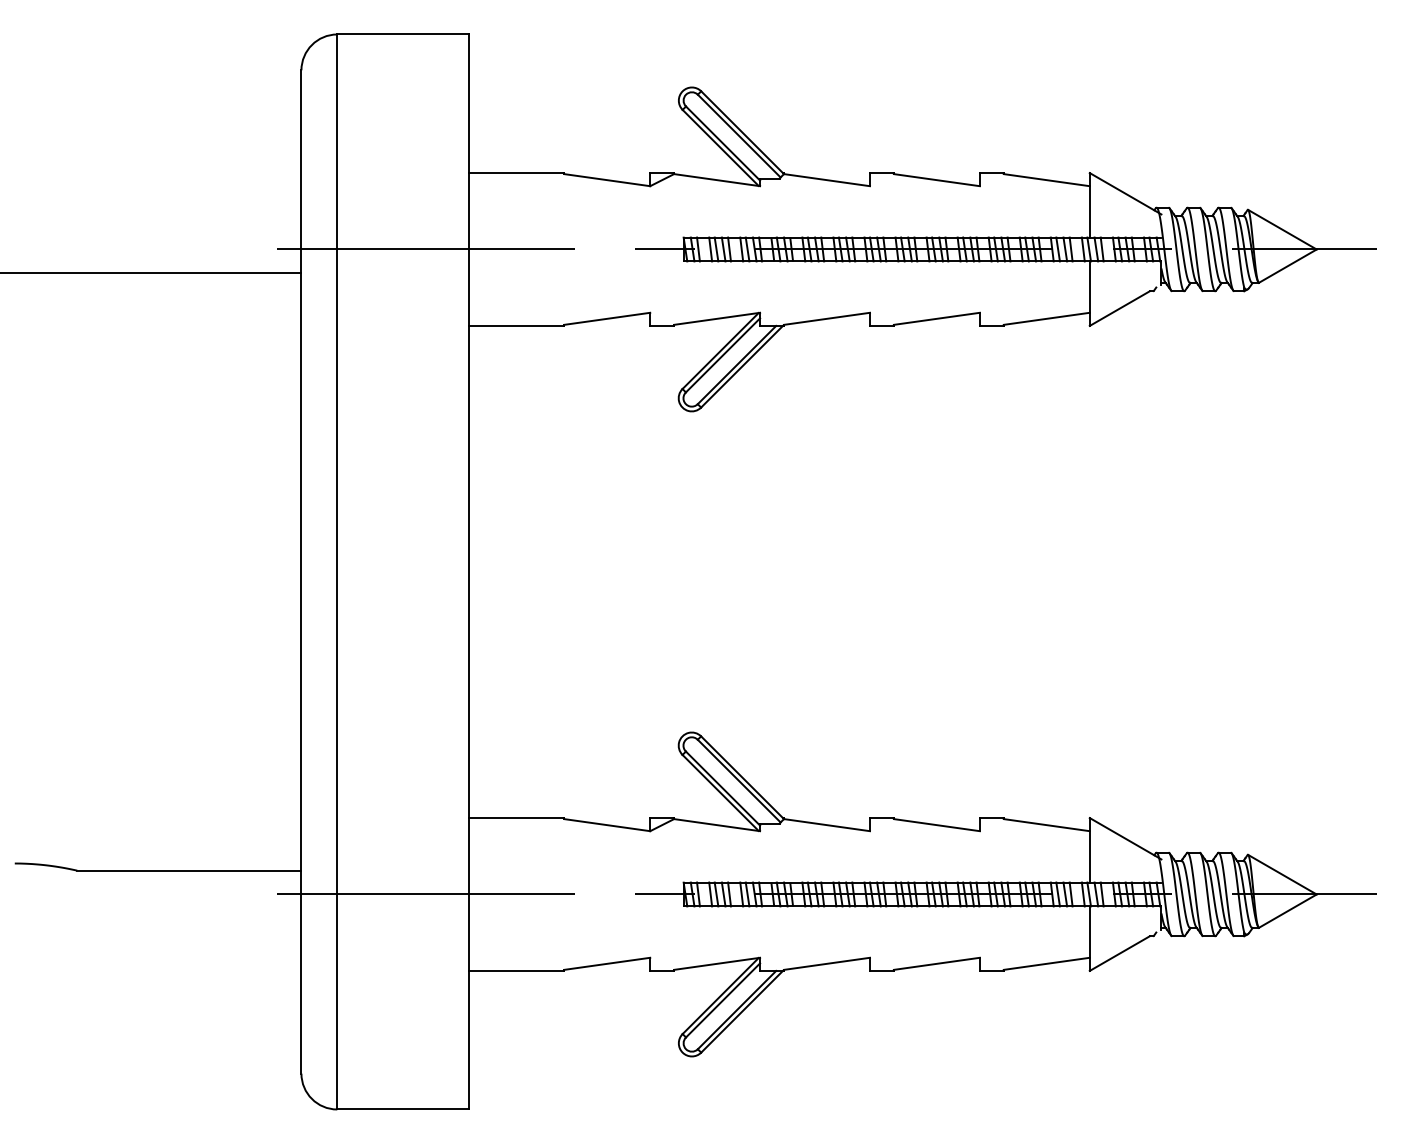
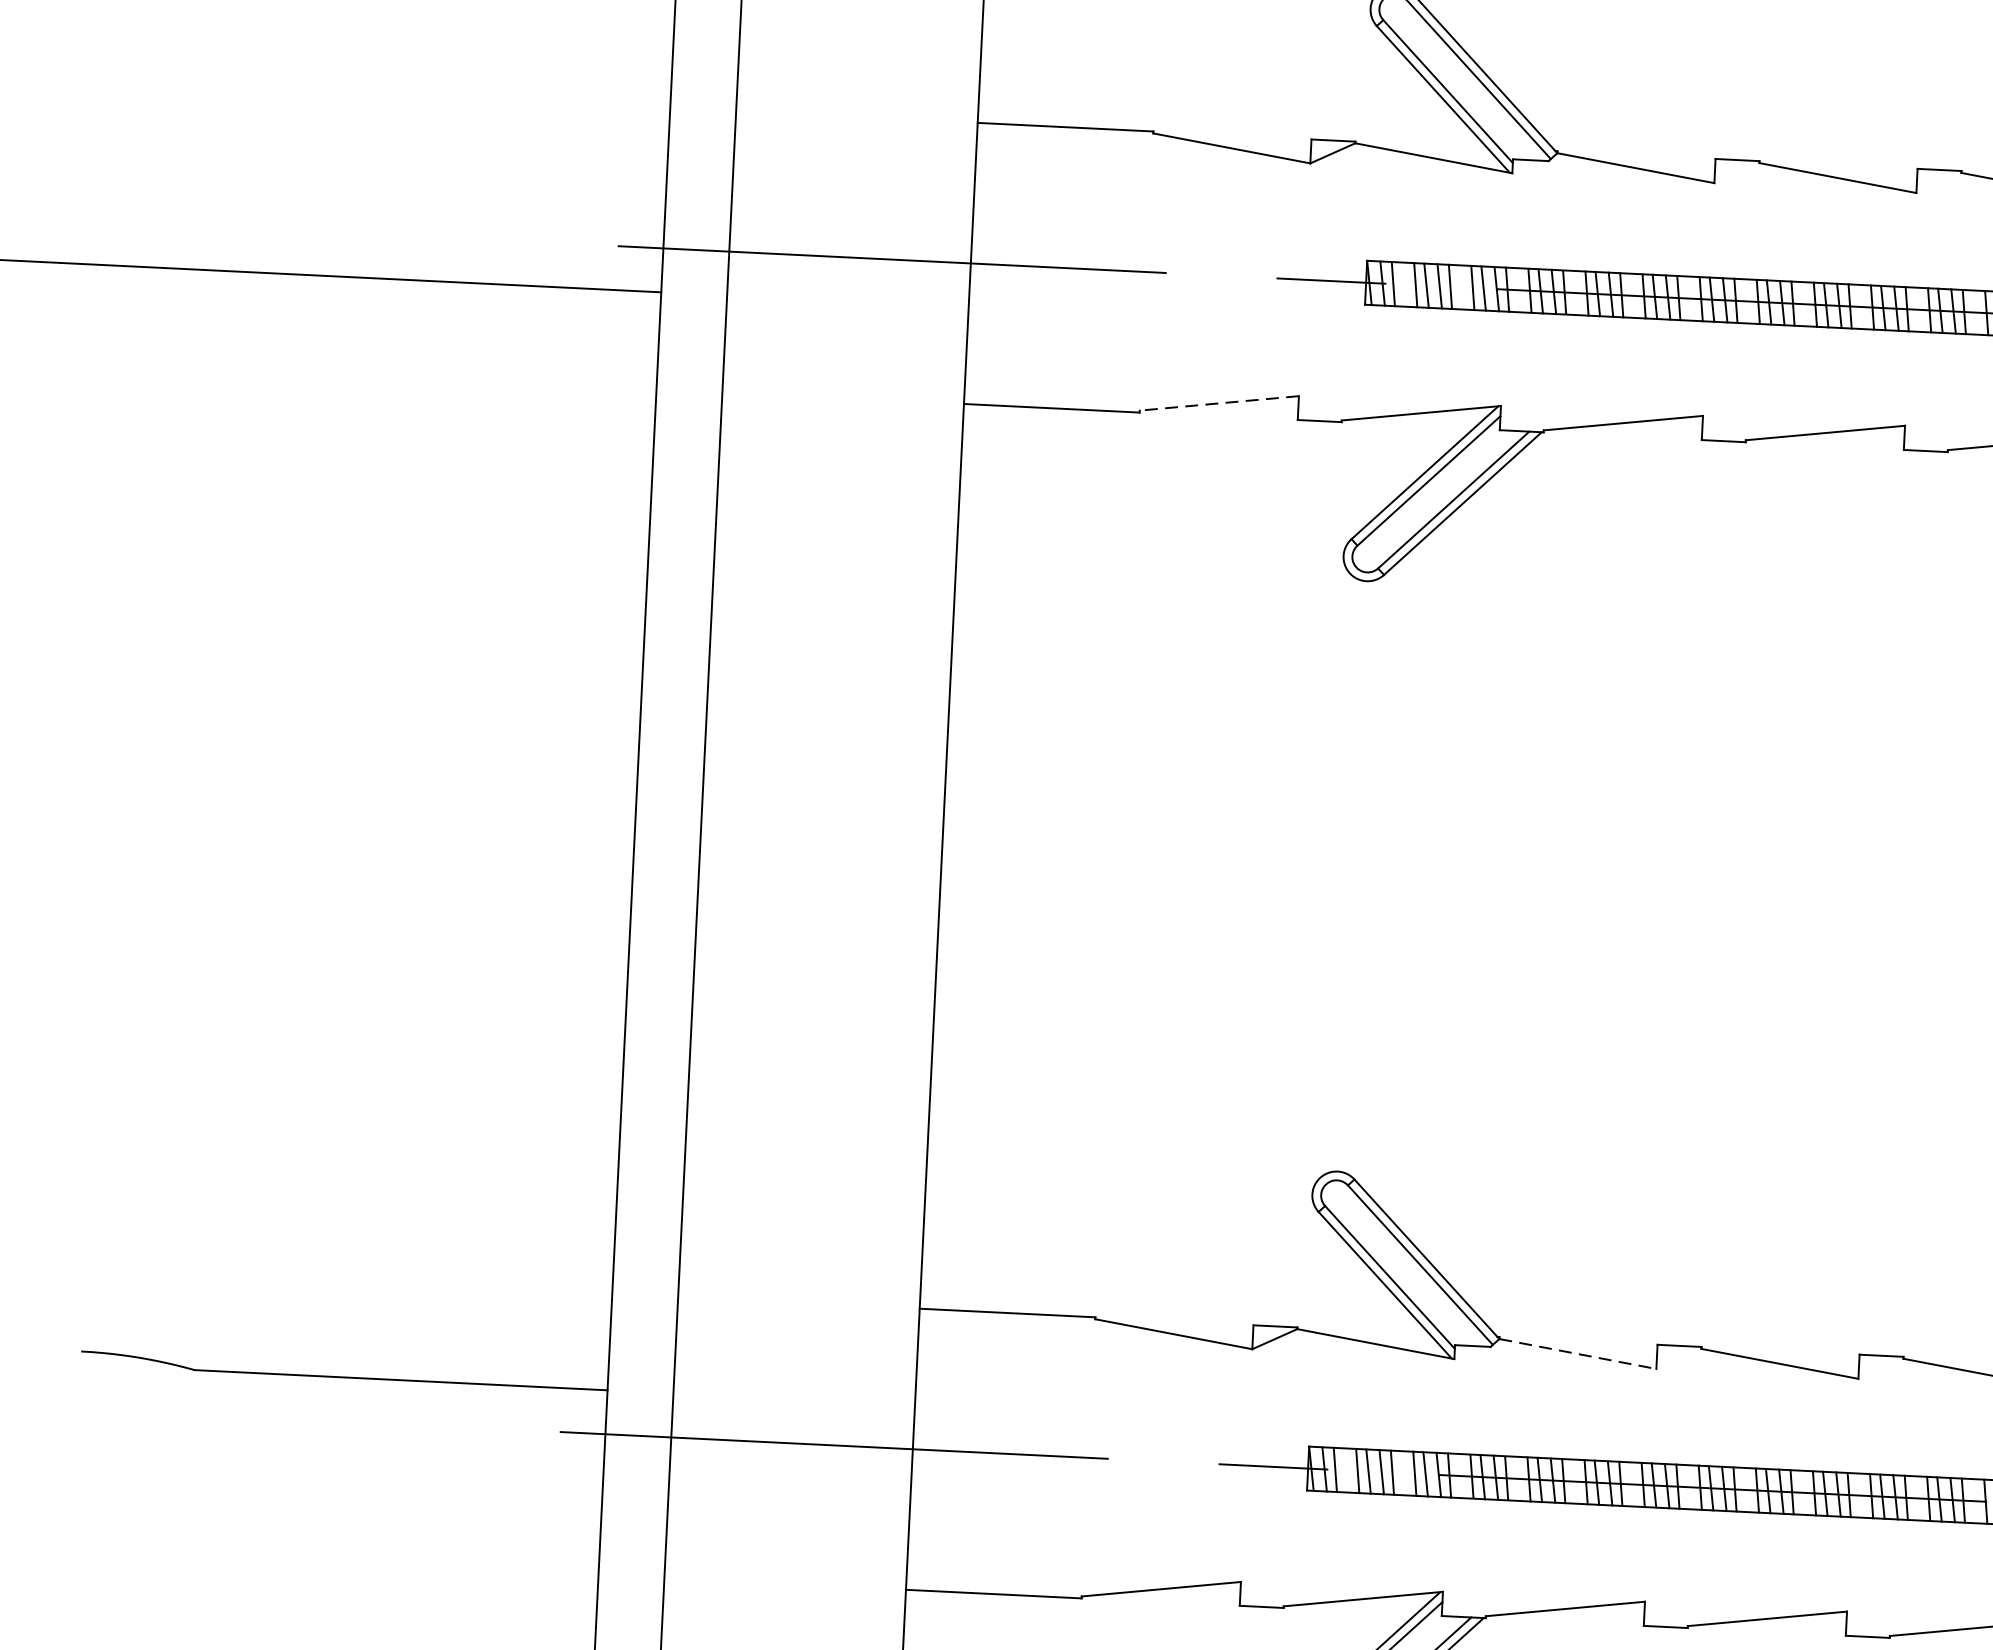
line: (606, 318) -> (1218, 402), solid -> dashed
line: (827, 825) -> (1578, 1354), solid -> dashed

